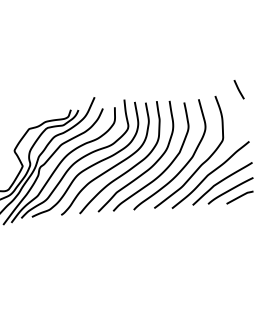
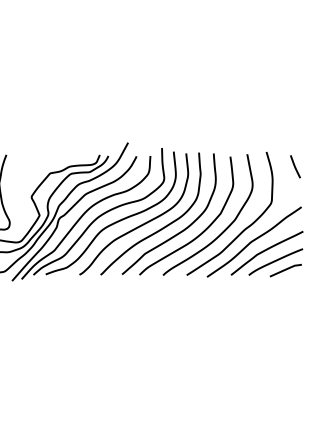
line: (239, 89) -> (295, 166), moved

